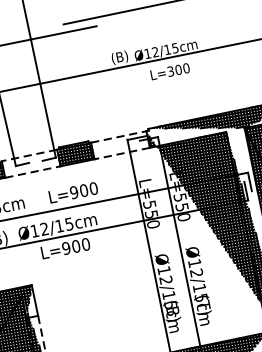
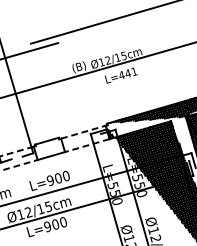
text: (178, 69) -> (127, 73), L=300 -> L=441
hatch: (76, 153) -> (49, 148), removed

